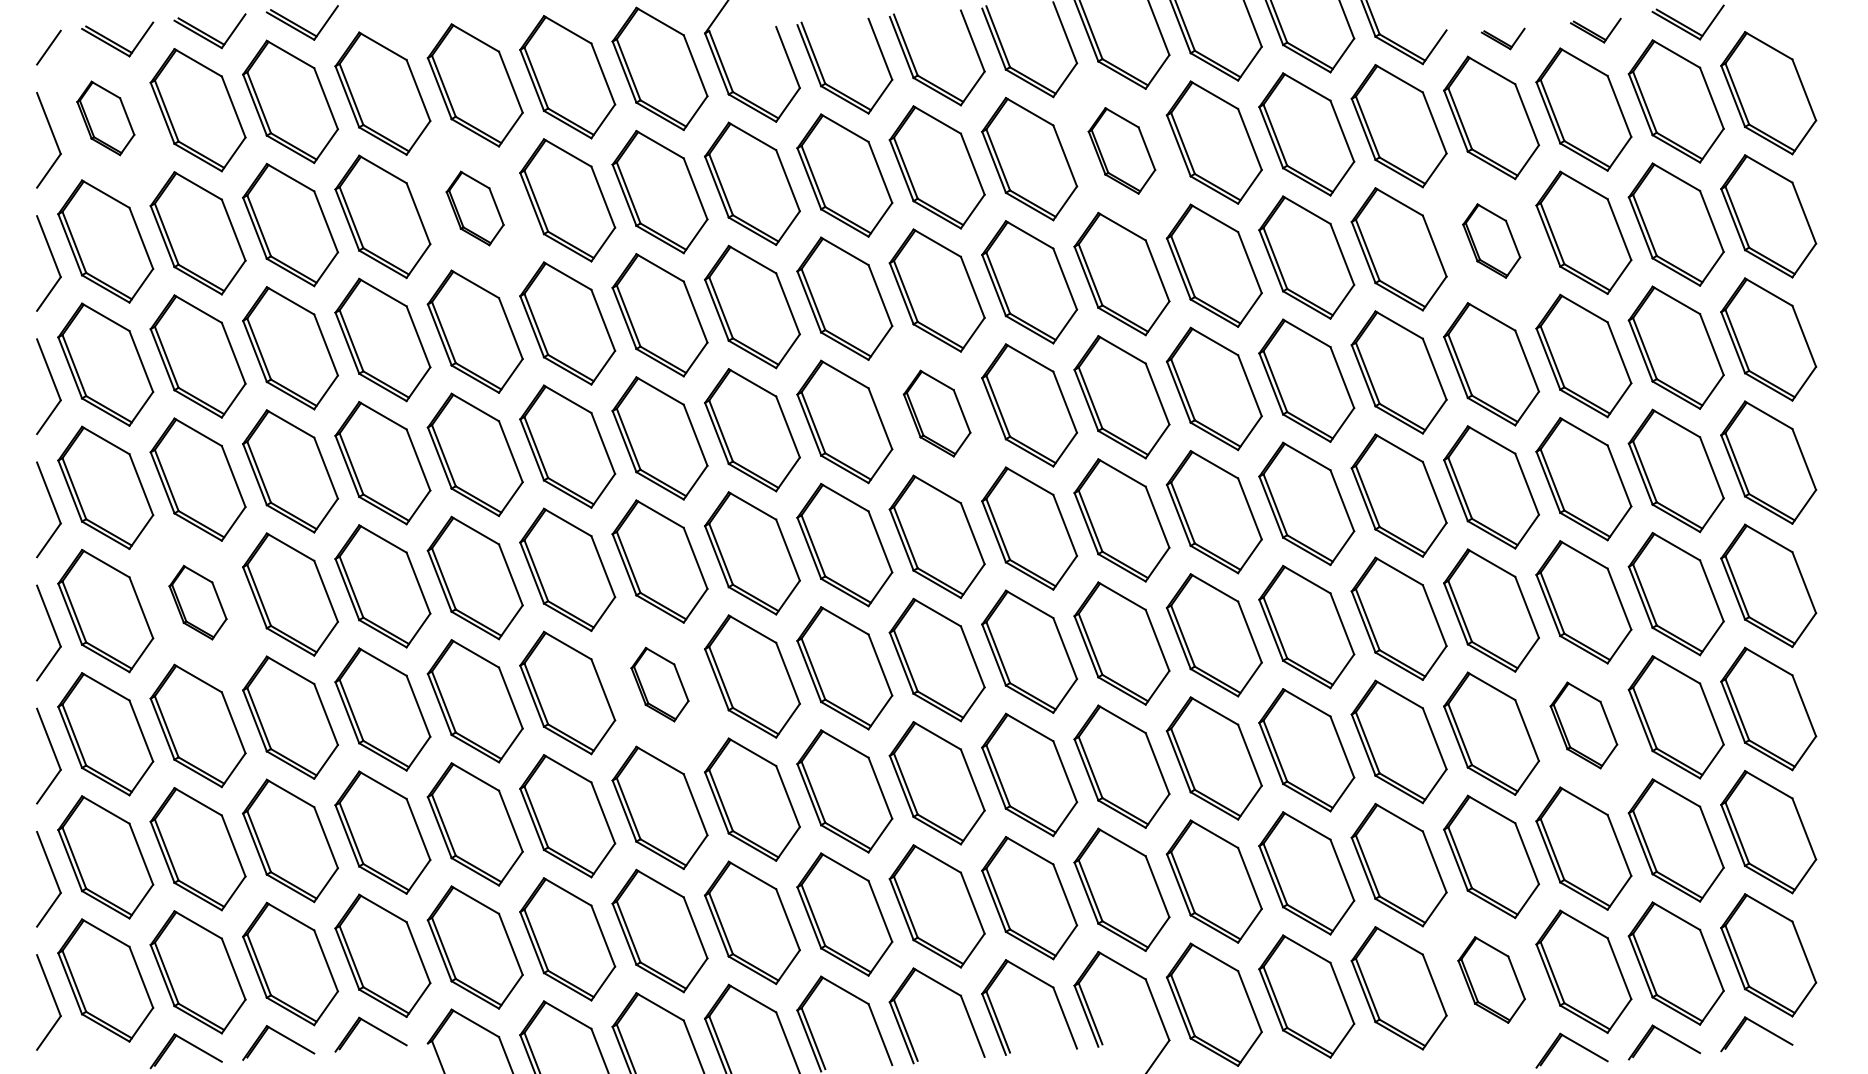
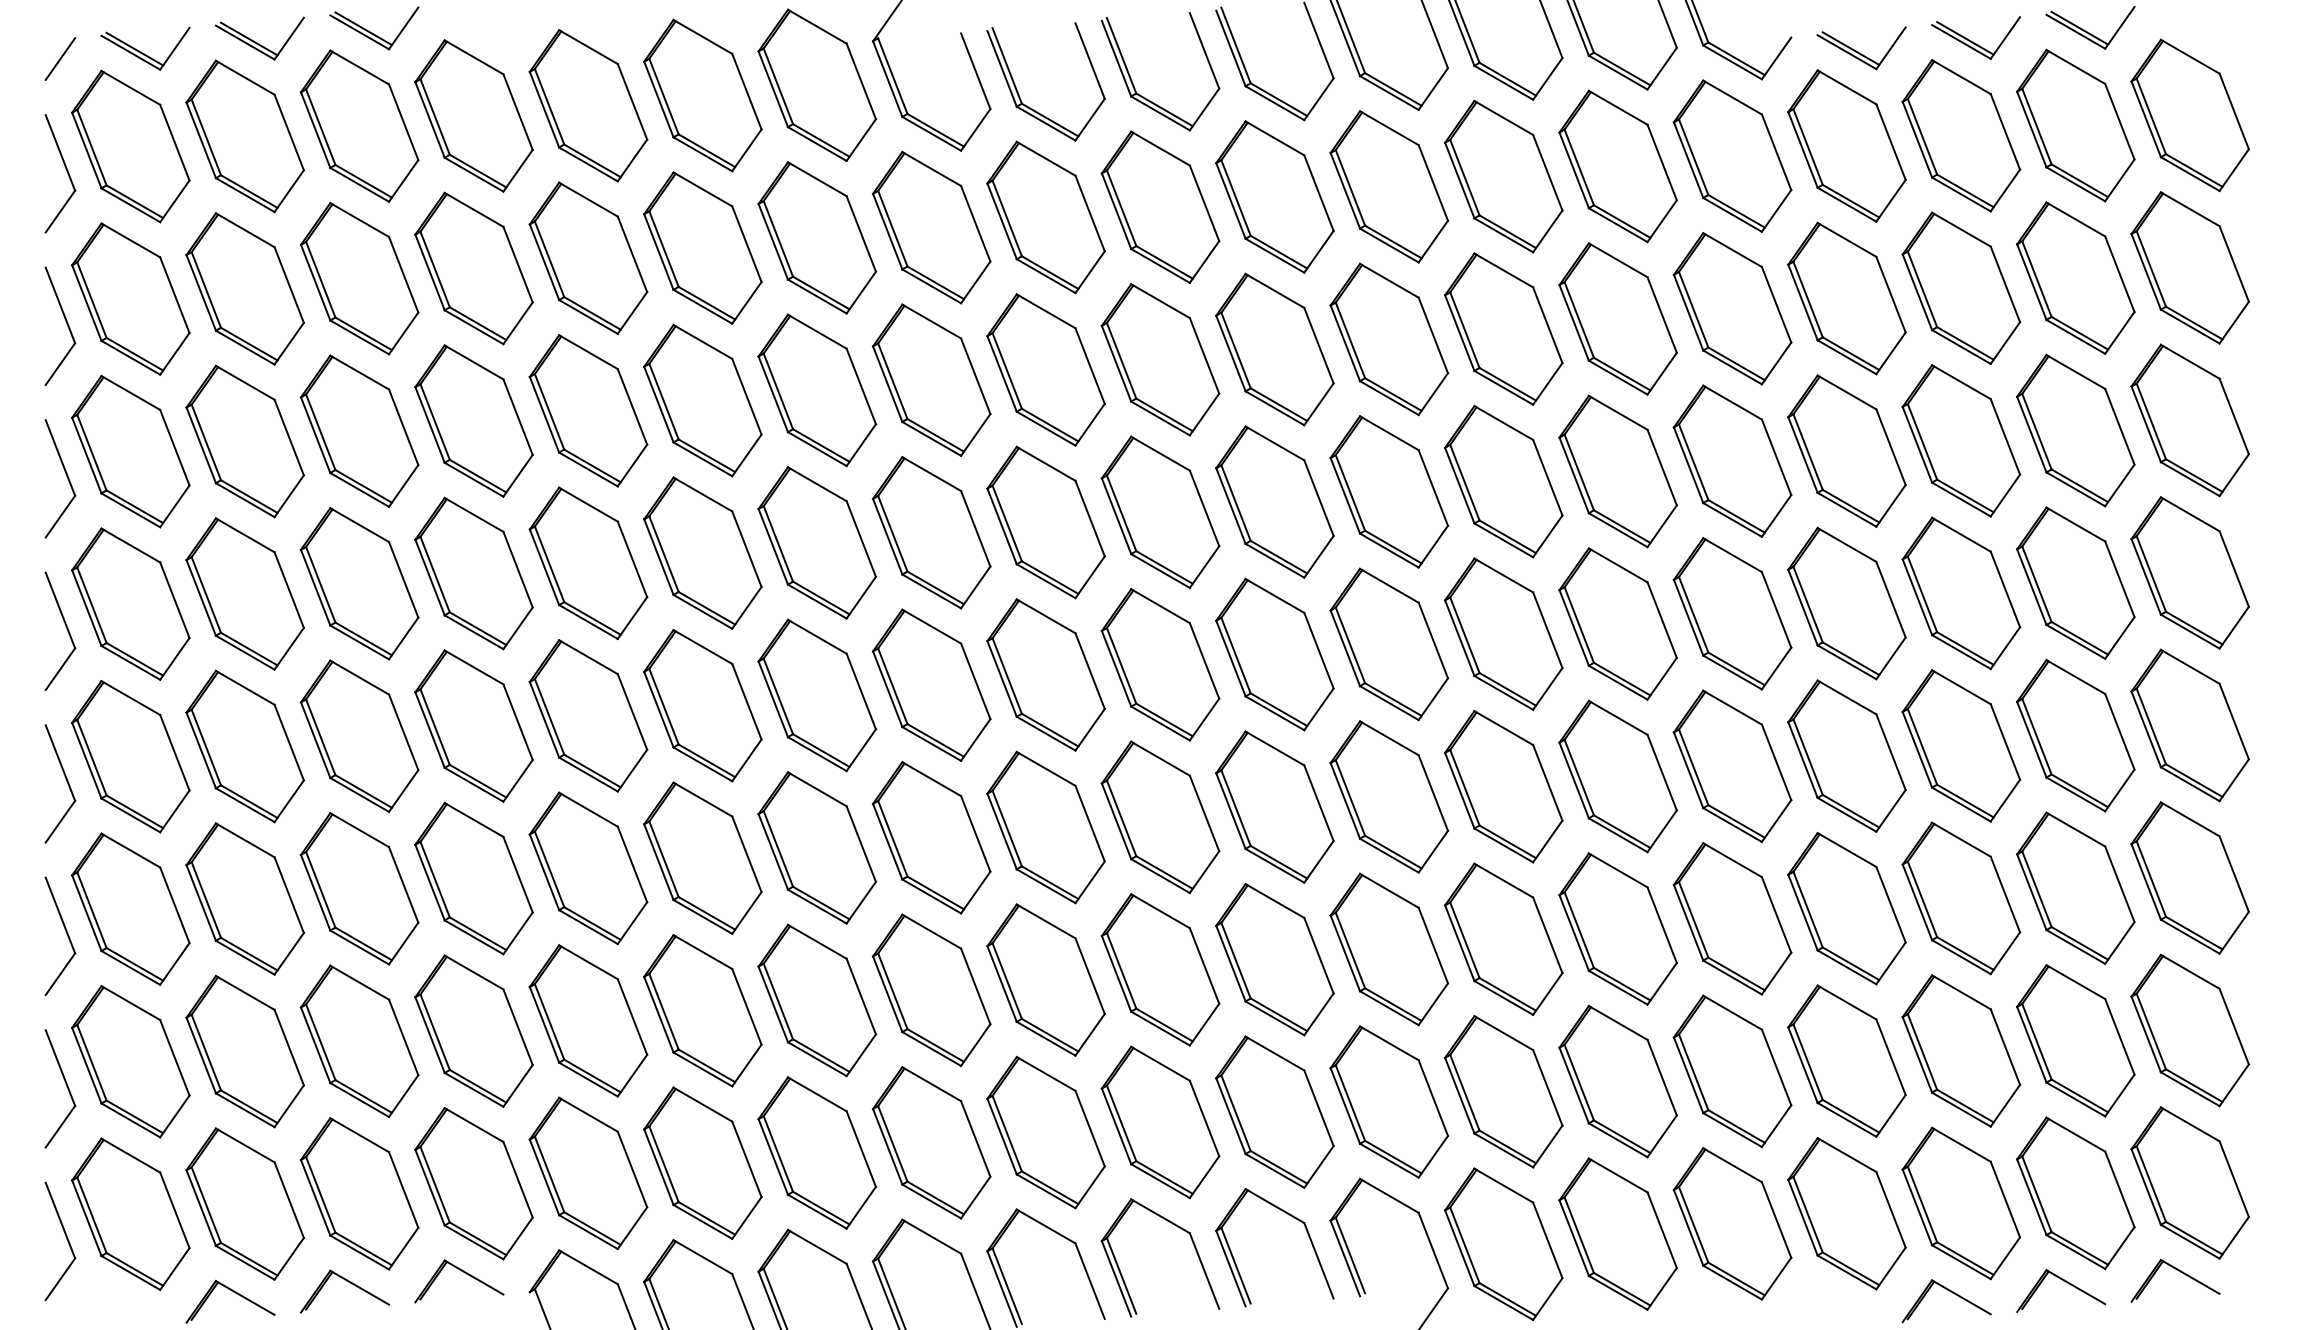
part: (1595, 30) -> (1975, 37), size x1.43
part: (1502, 38) -> (1860, 47), size x1.67
part: (105, 118) -> (130, 146), size x1.67
part: (1121, 150) -> (1388, 186), size x1.43
part: (474, 208) -> (587, 258), size x1.67
part: (1491, 240) -> (1846, 297), size x1.67
part: (936, 413) -> (1159, 512), size x1.43
part: (197, 602) -> (244, 746), size x1.67
part: (659, 684) -> (816, 847), size x1.67
part: (1583, 725) -> (1960, 898), size x1.43
part: (1491, 979) -> (1846, 1212), size x1.43

